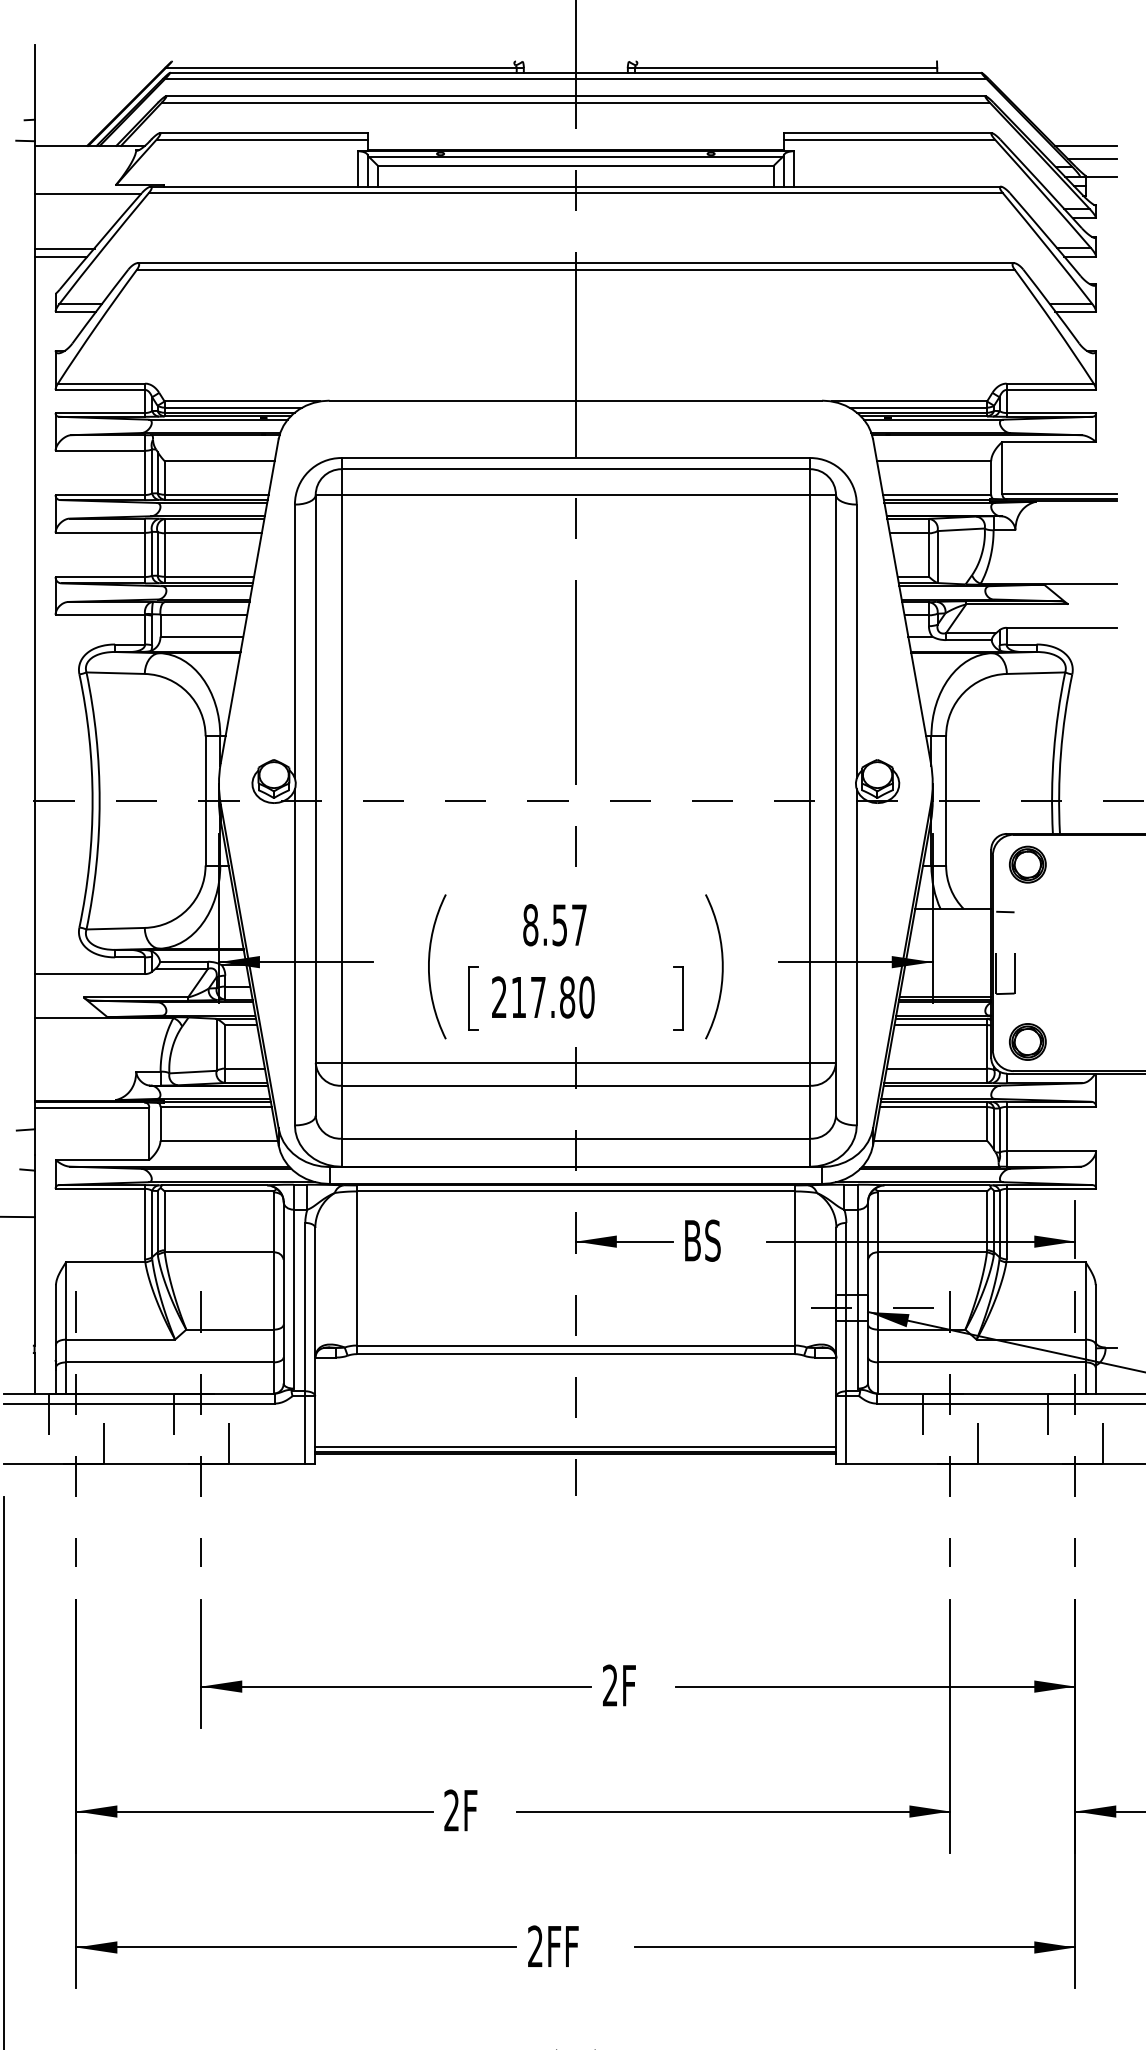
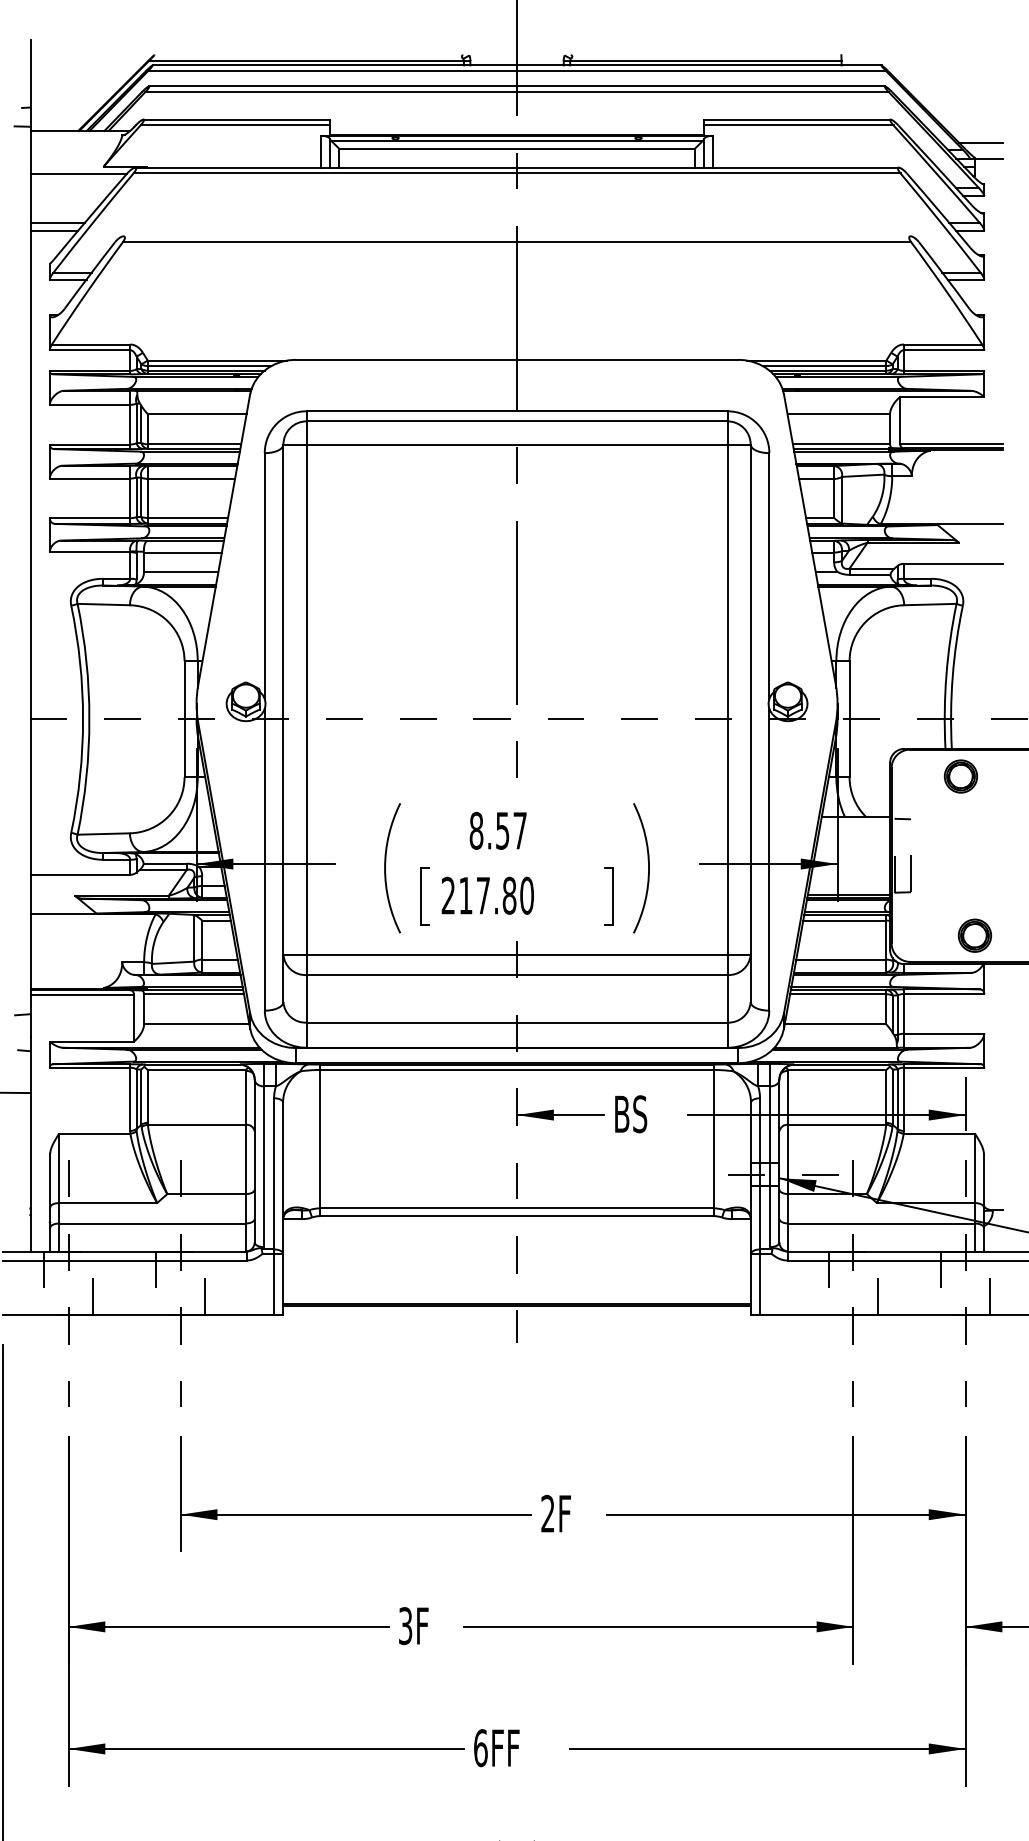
line: (1086, 145) -> (975, 130), removed
line: (575, 263) -> (516, 236), removed
part: (1027, 864) -> (960, 776), moved
part: (1027, 1041) -> (974, 935), moved
line: (576, 1447) -> (517, 1299), removed
text: (451, 1811) -> (405, 1626), 2F -> 3F
text: (535, 1946) -> (480, 1748), 2FF -> 6FF

